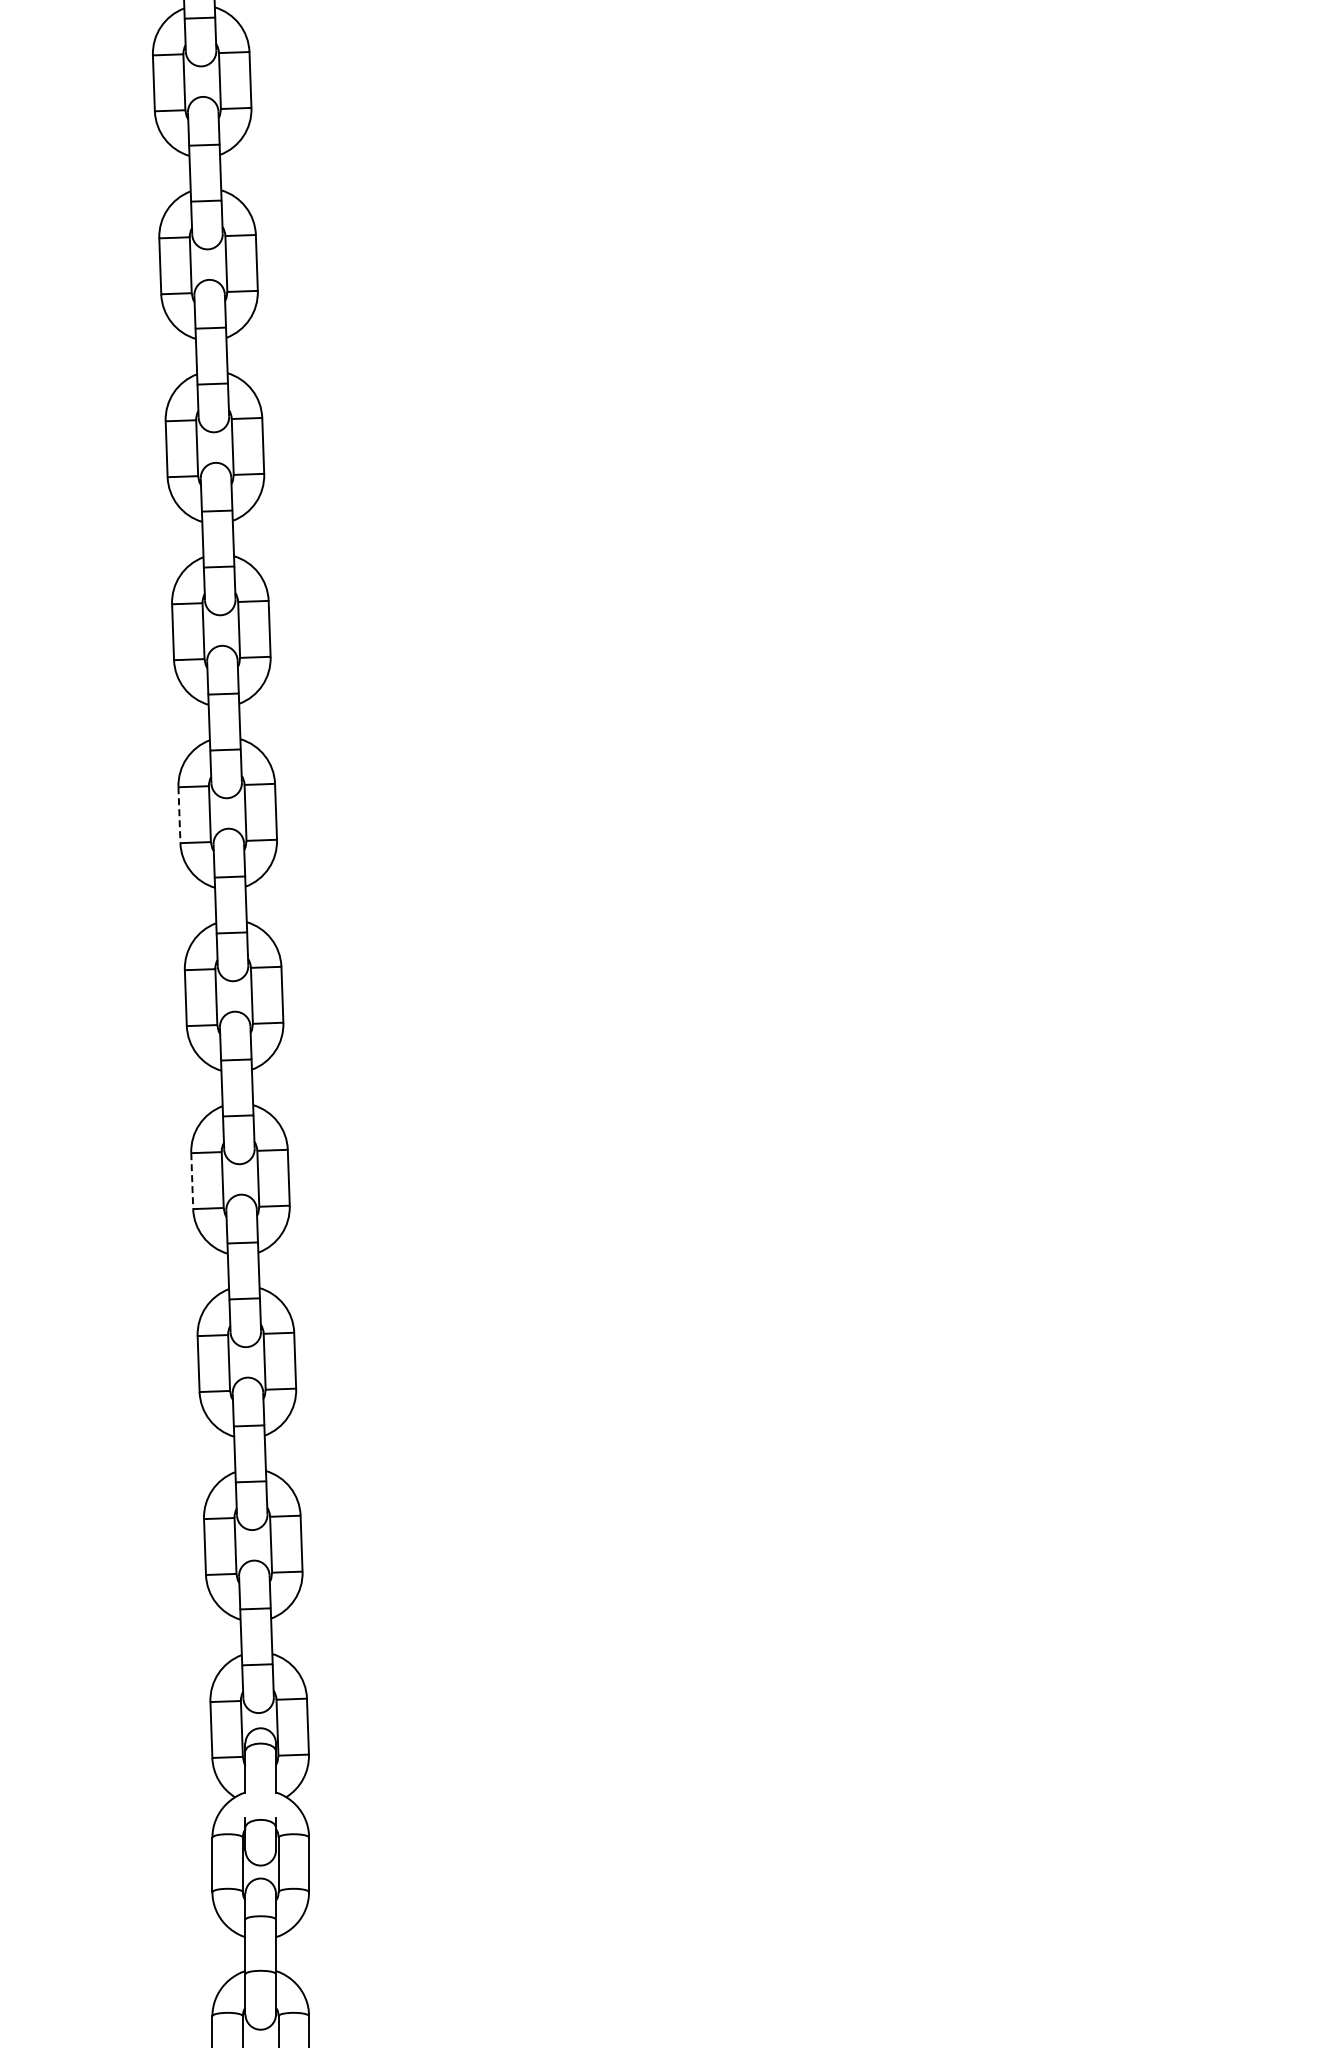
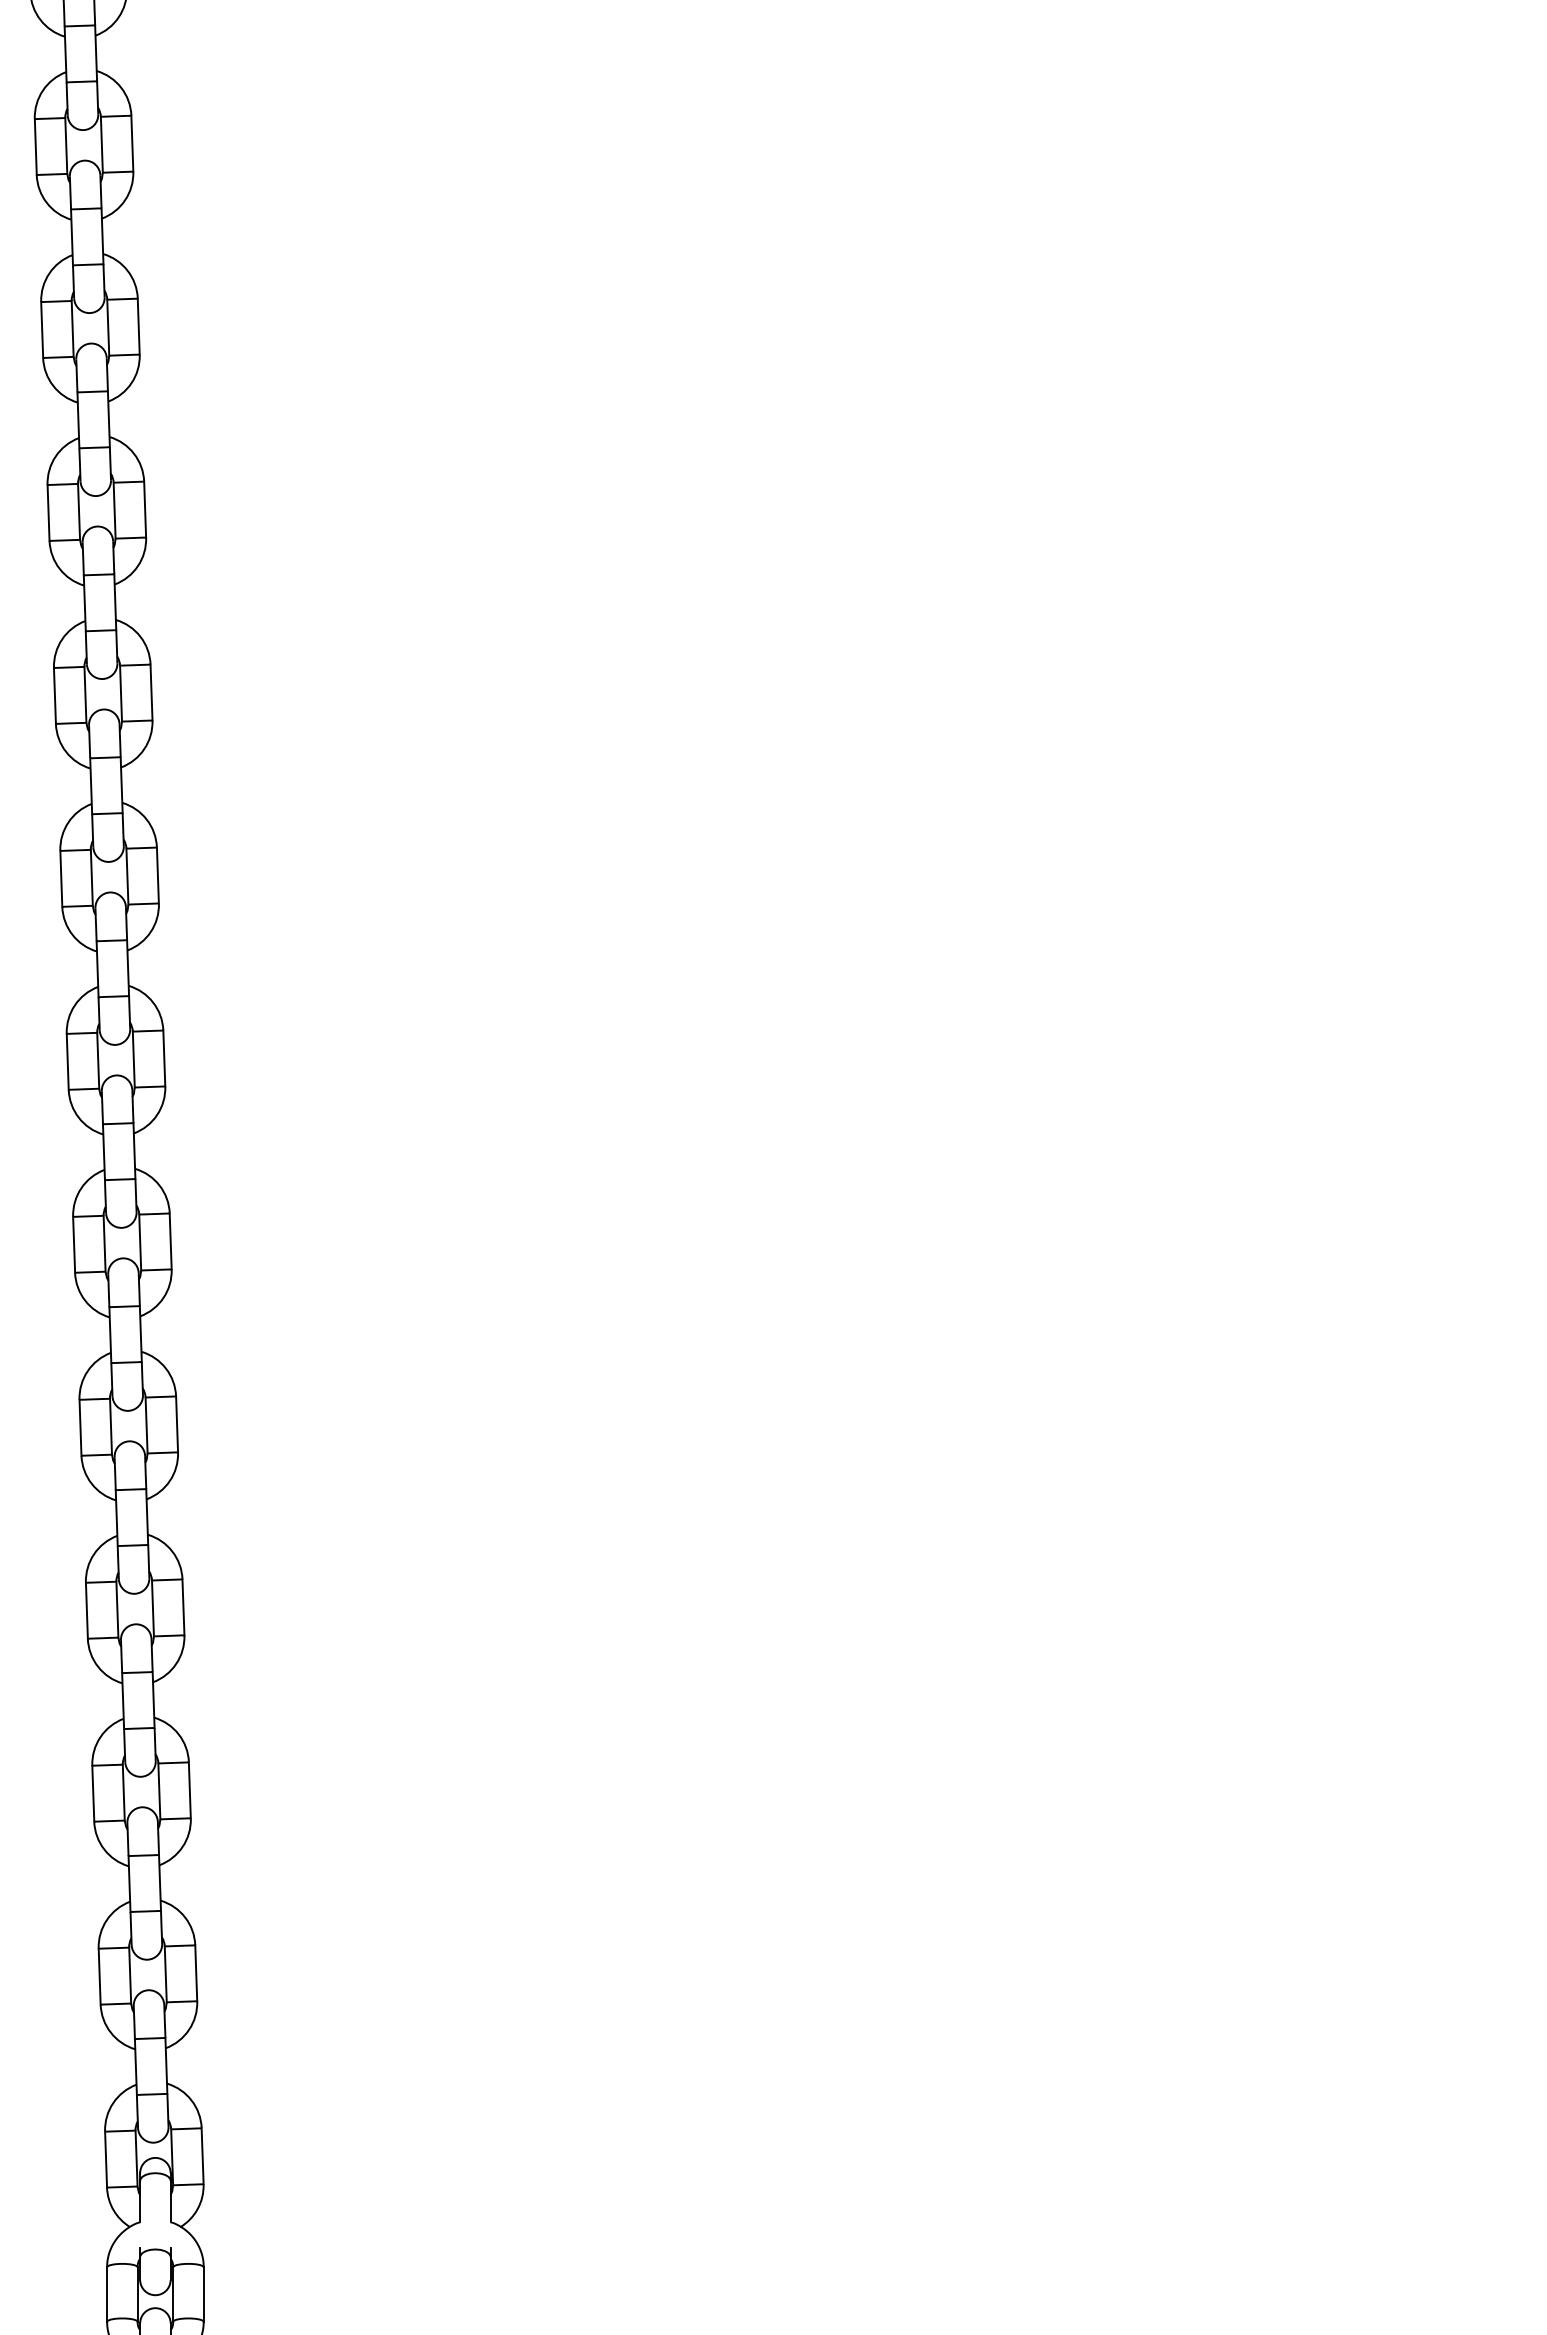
line: (179, 814) -> (74, 1244), dashed -> solid
line: (191, 1180) -> (86, 1610), dashed -> solid

